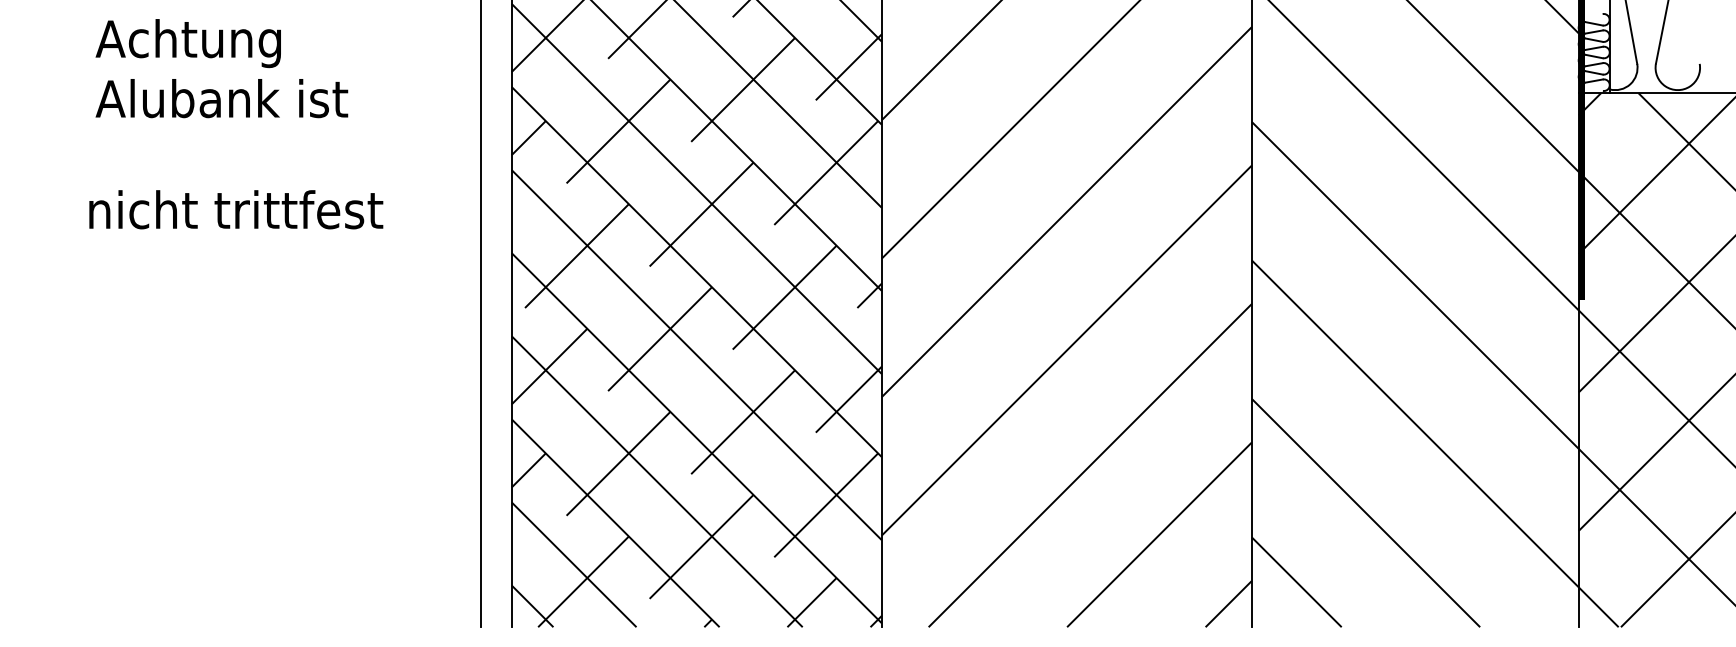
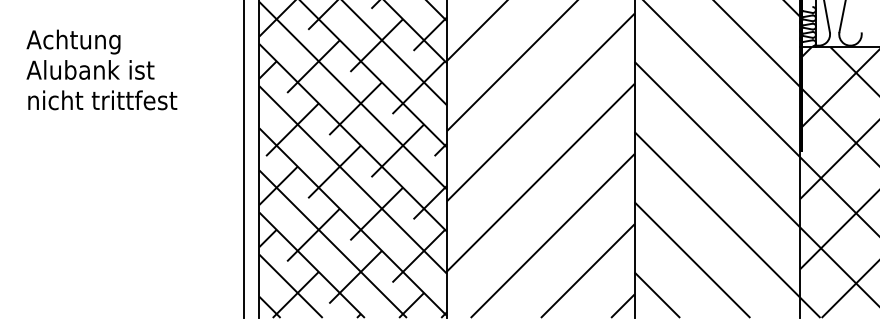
text: (221, 68) -> (90, 54), moved
text: (235, 210) -> (102, 100), moved

